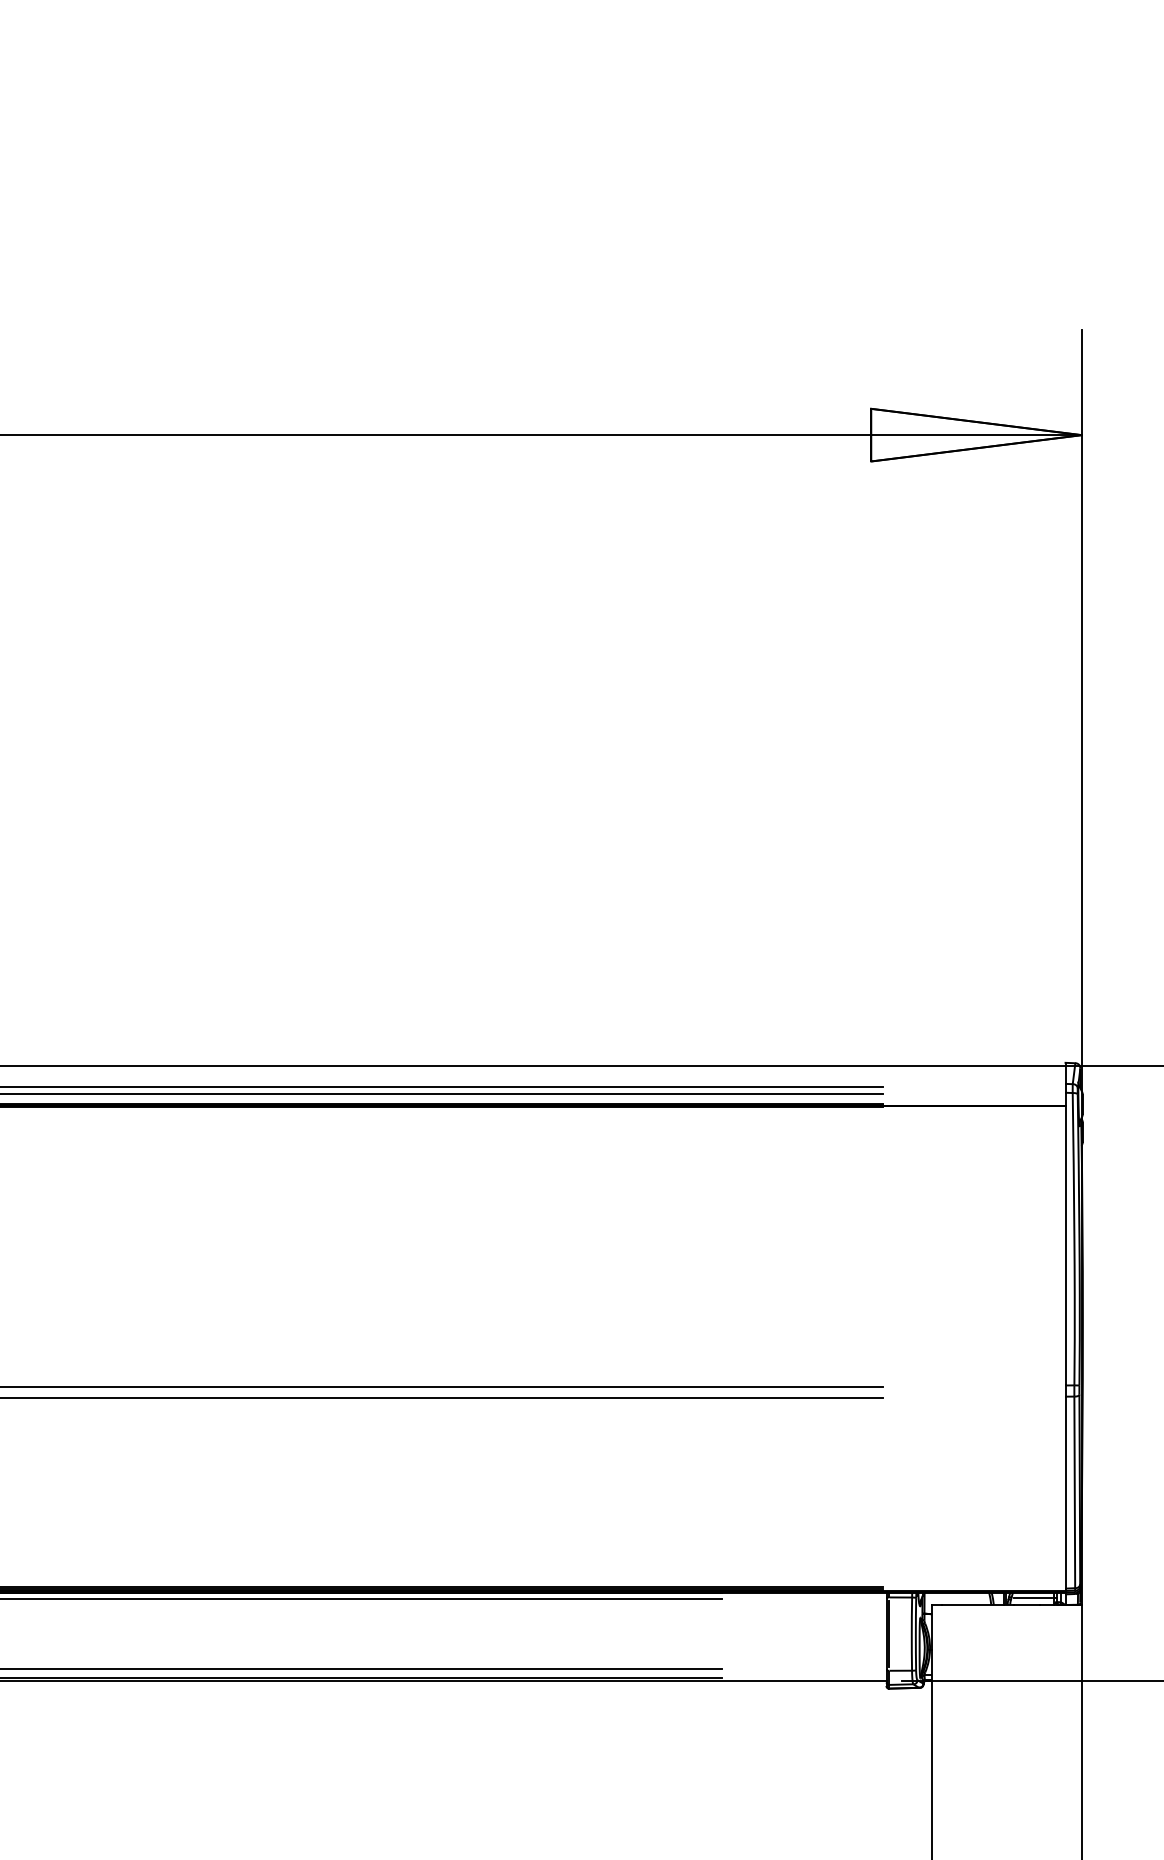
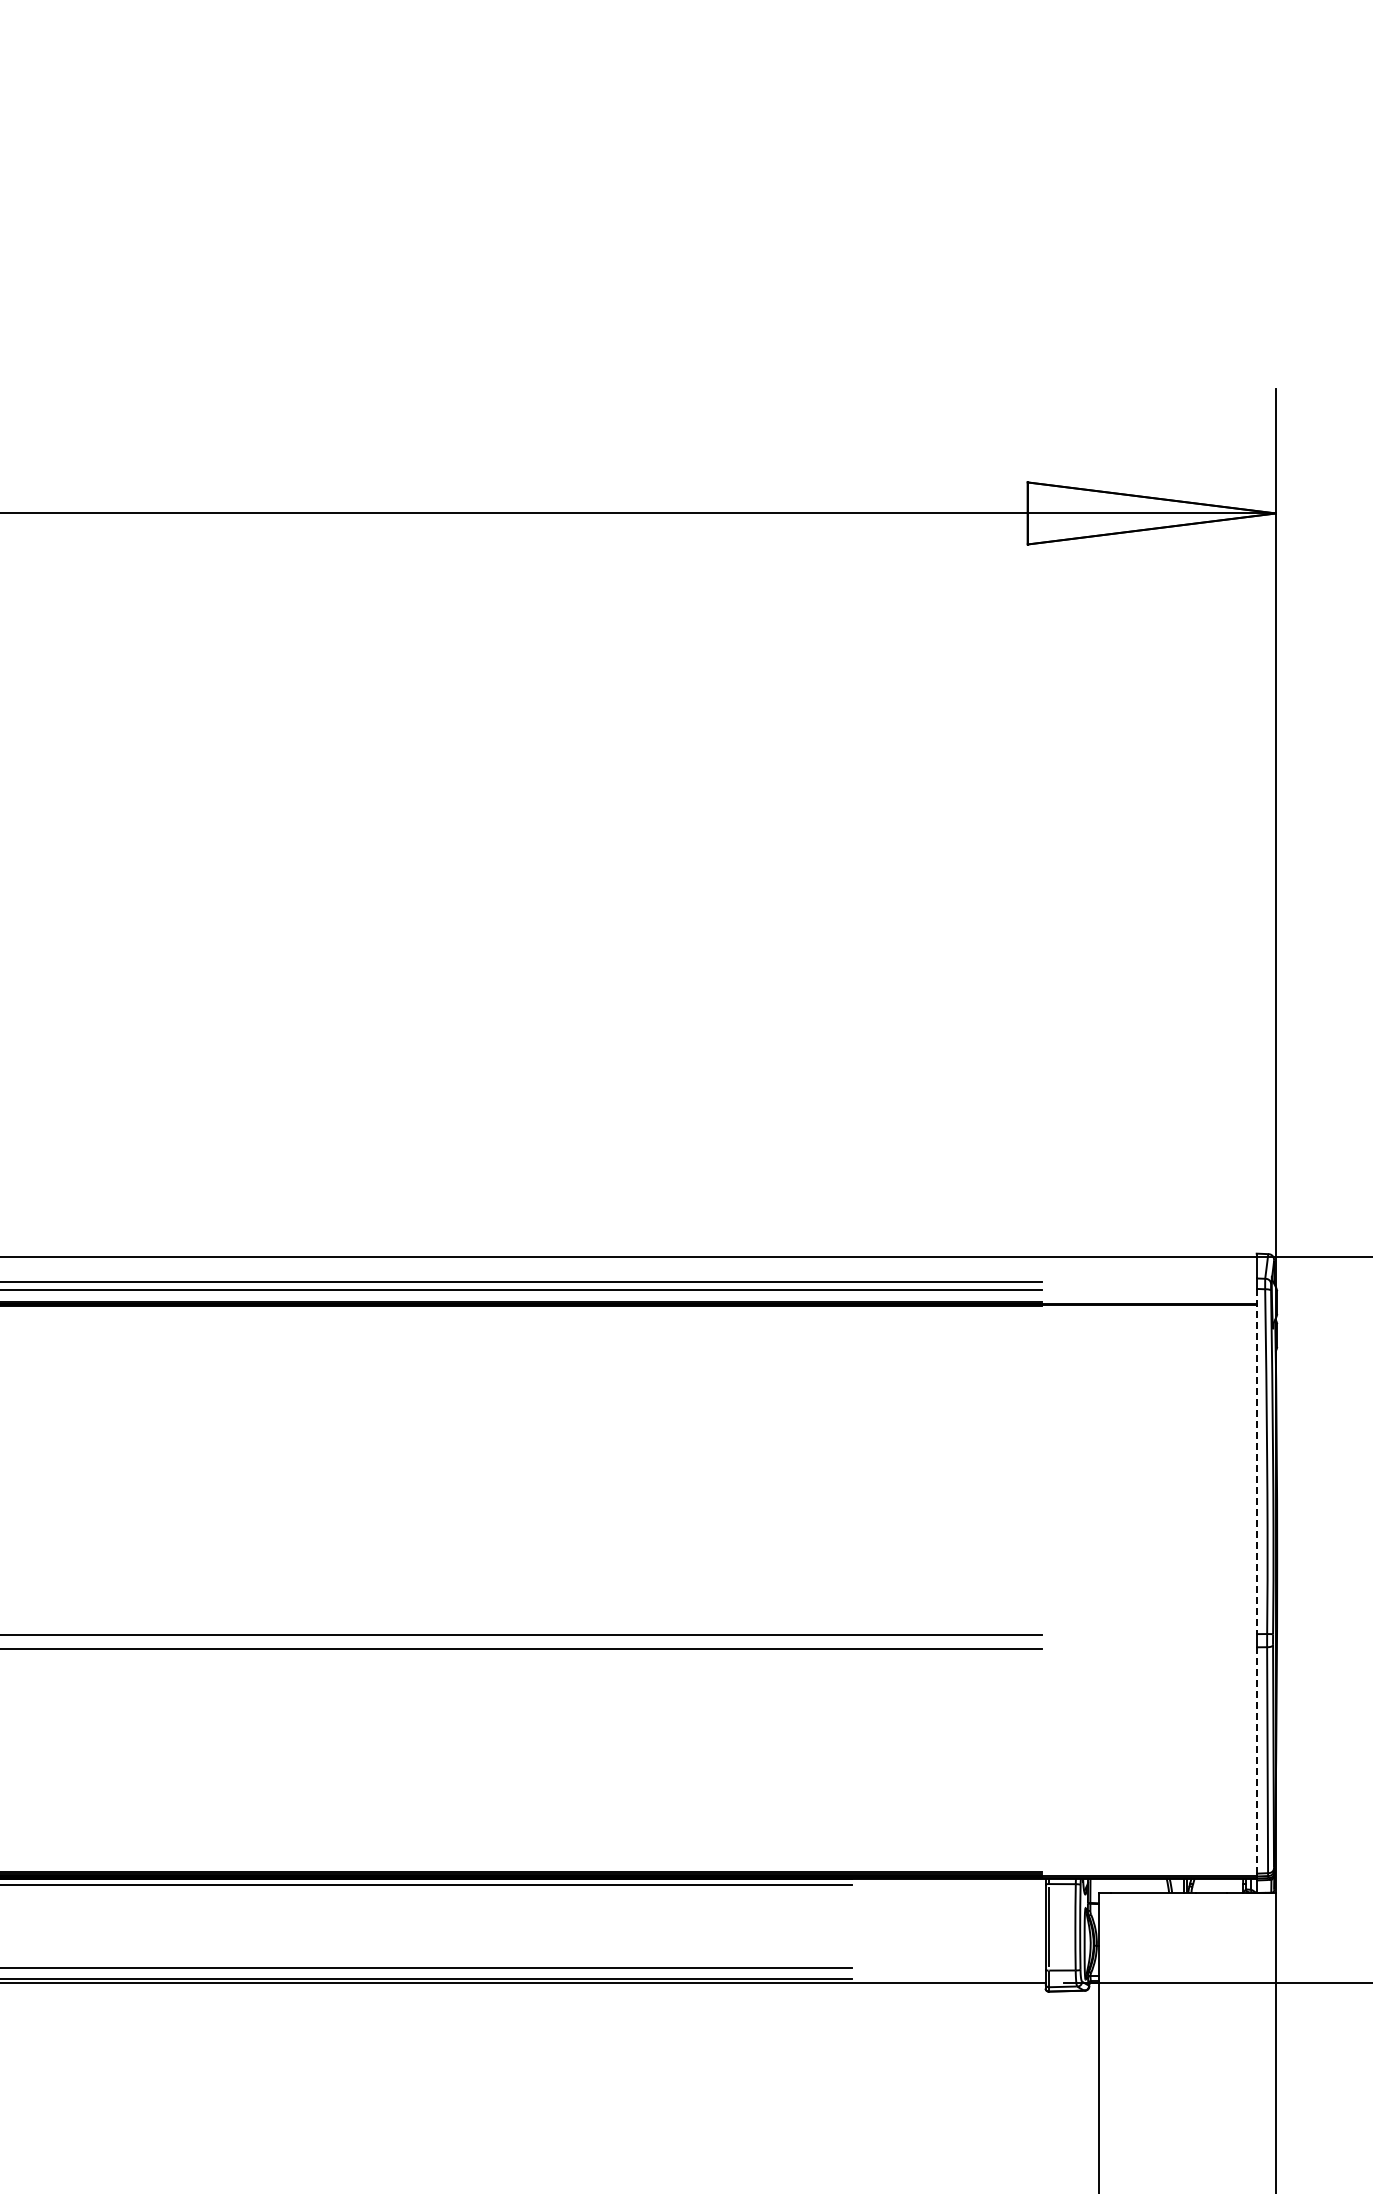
line: (1065, 1239) -> (1256, 1461), solid -> dashed
line: (1065, 1492) -> (1256, 1760), solid -> dashed
line: (1032, 1597) -> (1217, 1884), removed

